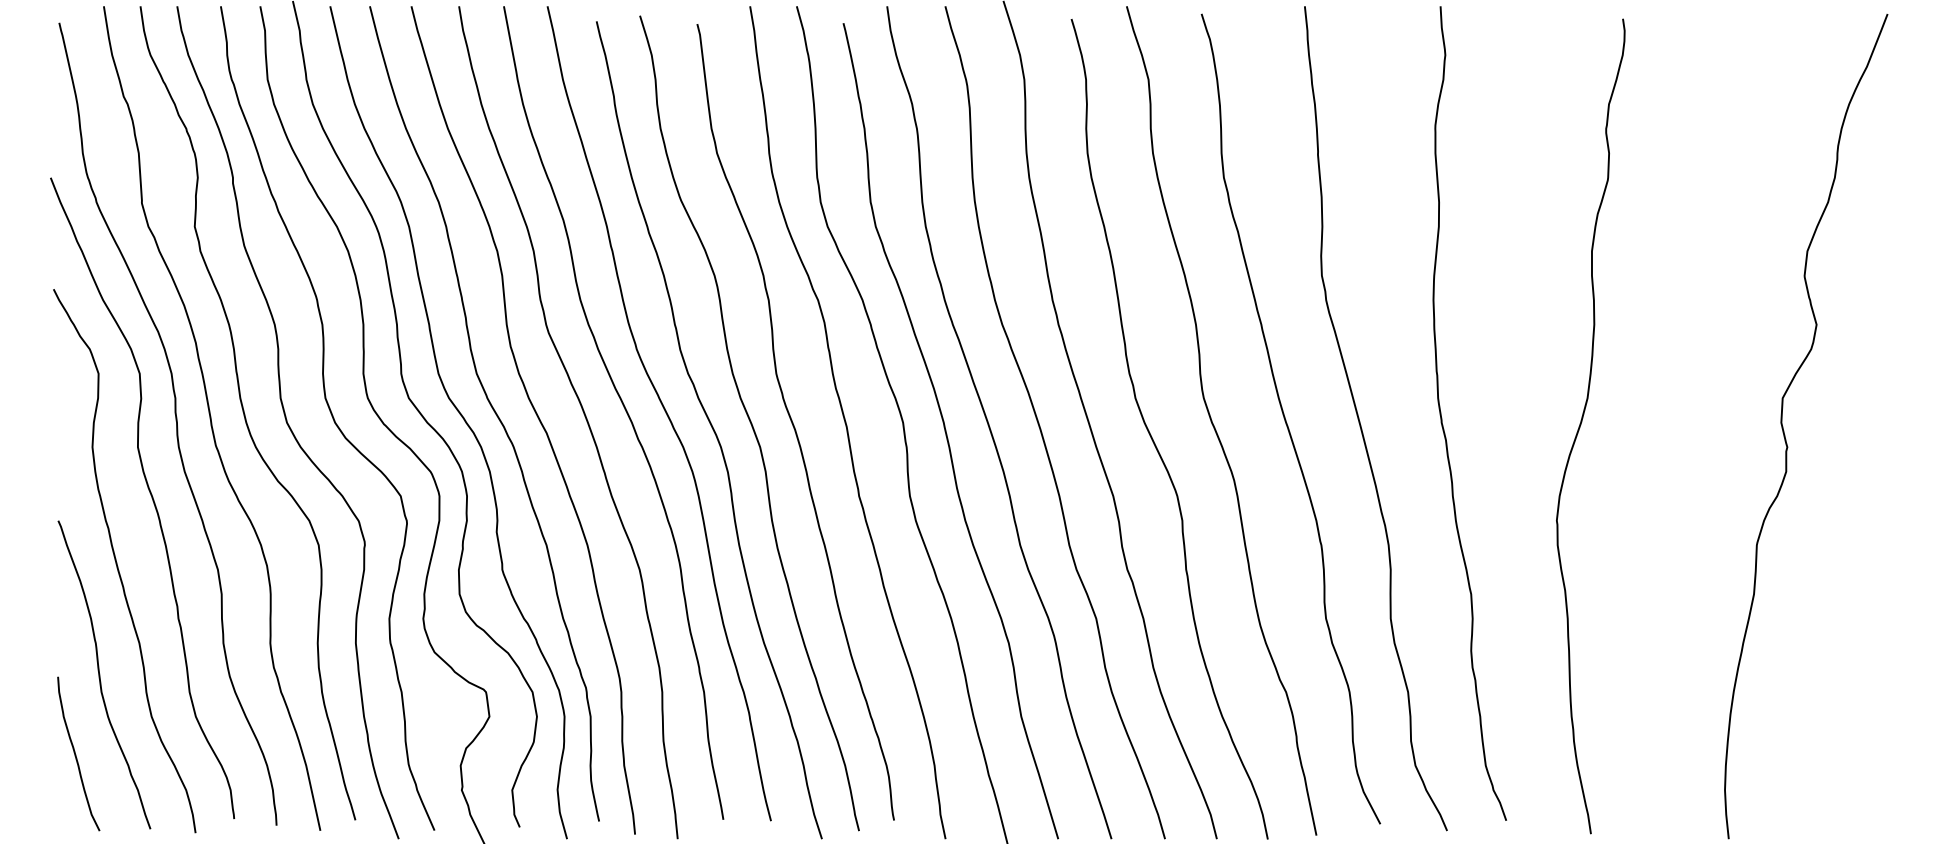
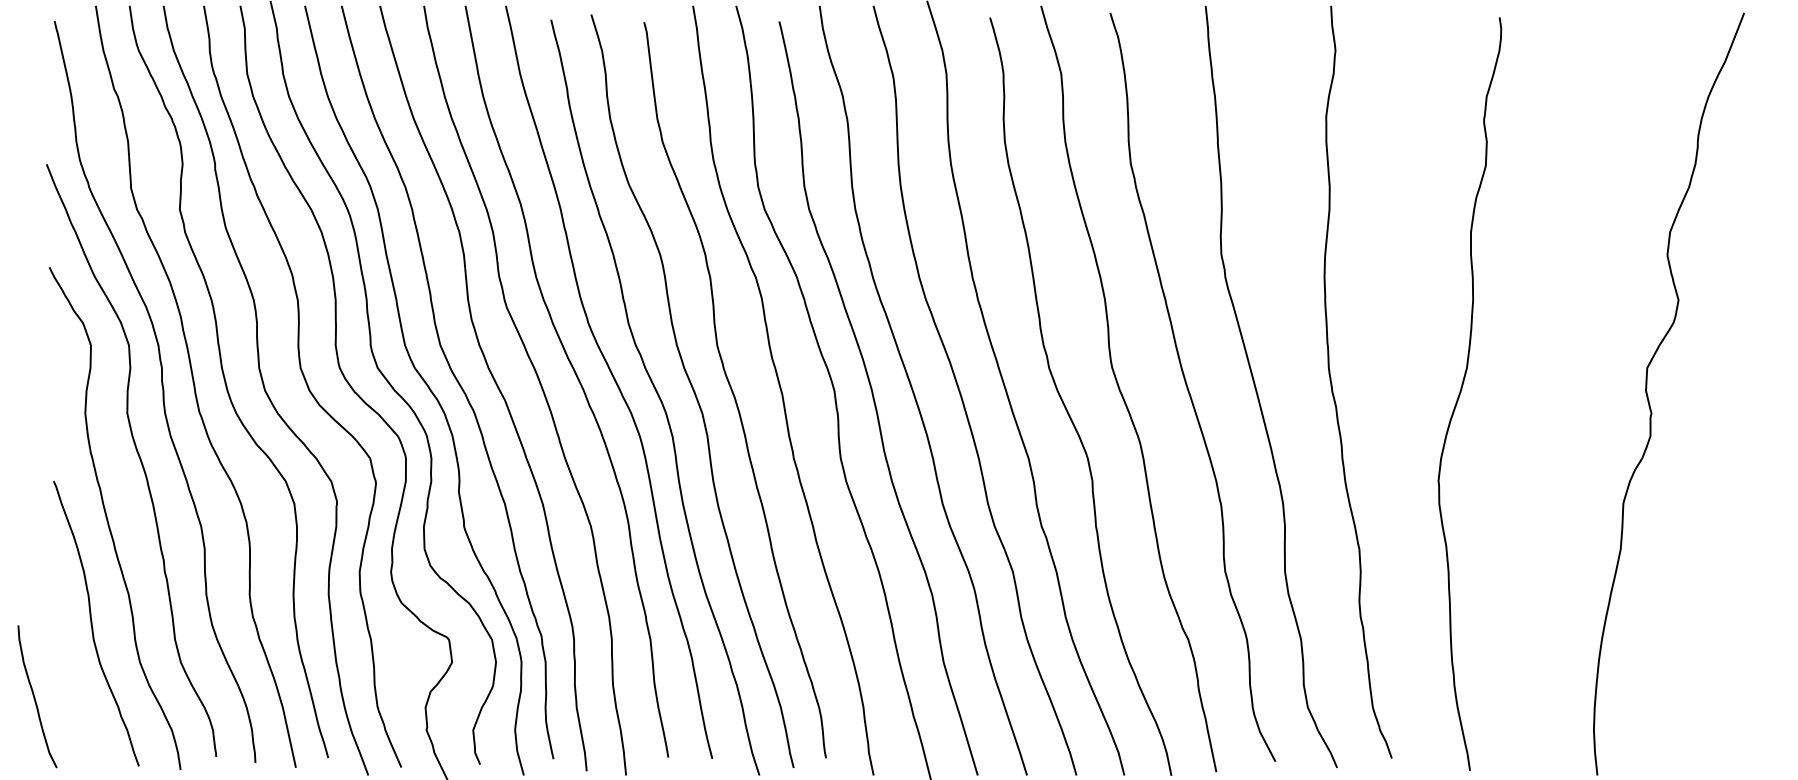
curve: (76, 754) -> (35, 697), moved

